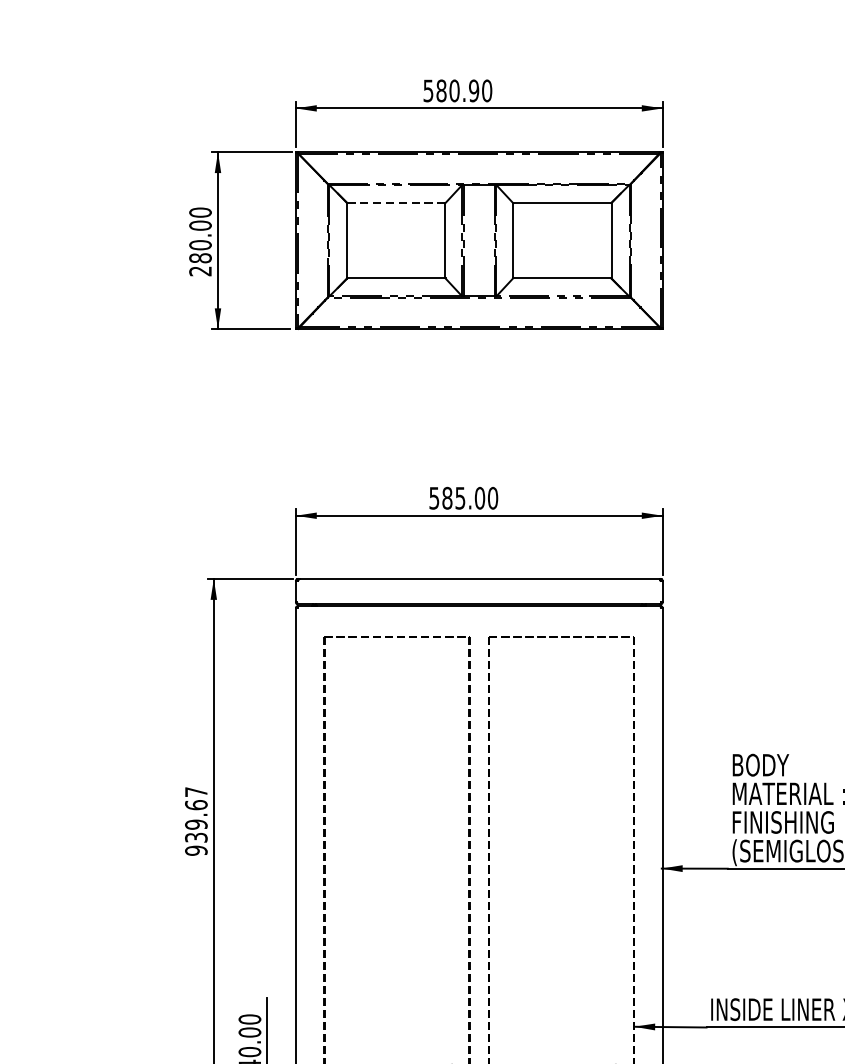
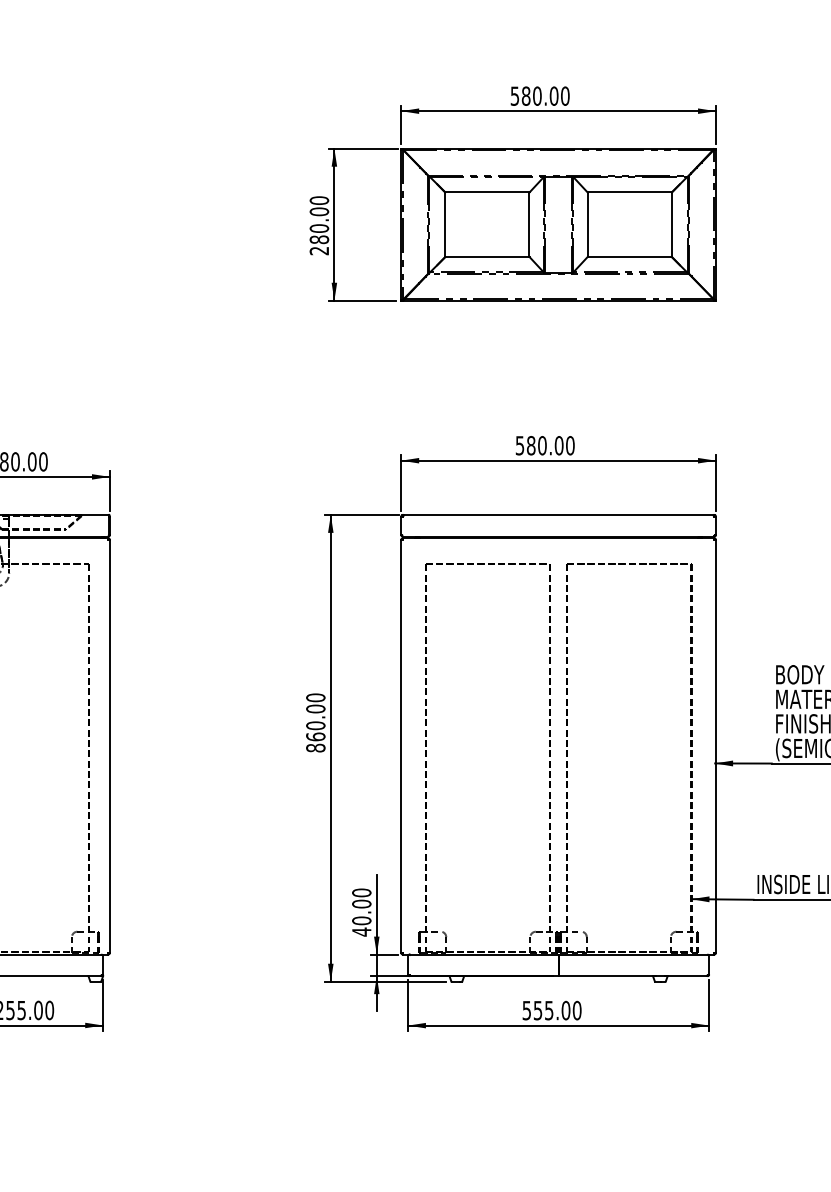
text: (473, 90) -> (553, 95), 580.90 -> 580.00
line: (397, 203) -> (488, 192), dashed -> solid
text: (460, 498) -> (542, 445), 585.00 -> 580.00
text: (195, 820) -> (315, 722), 939.67 -> 860.00

